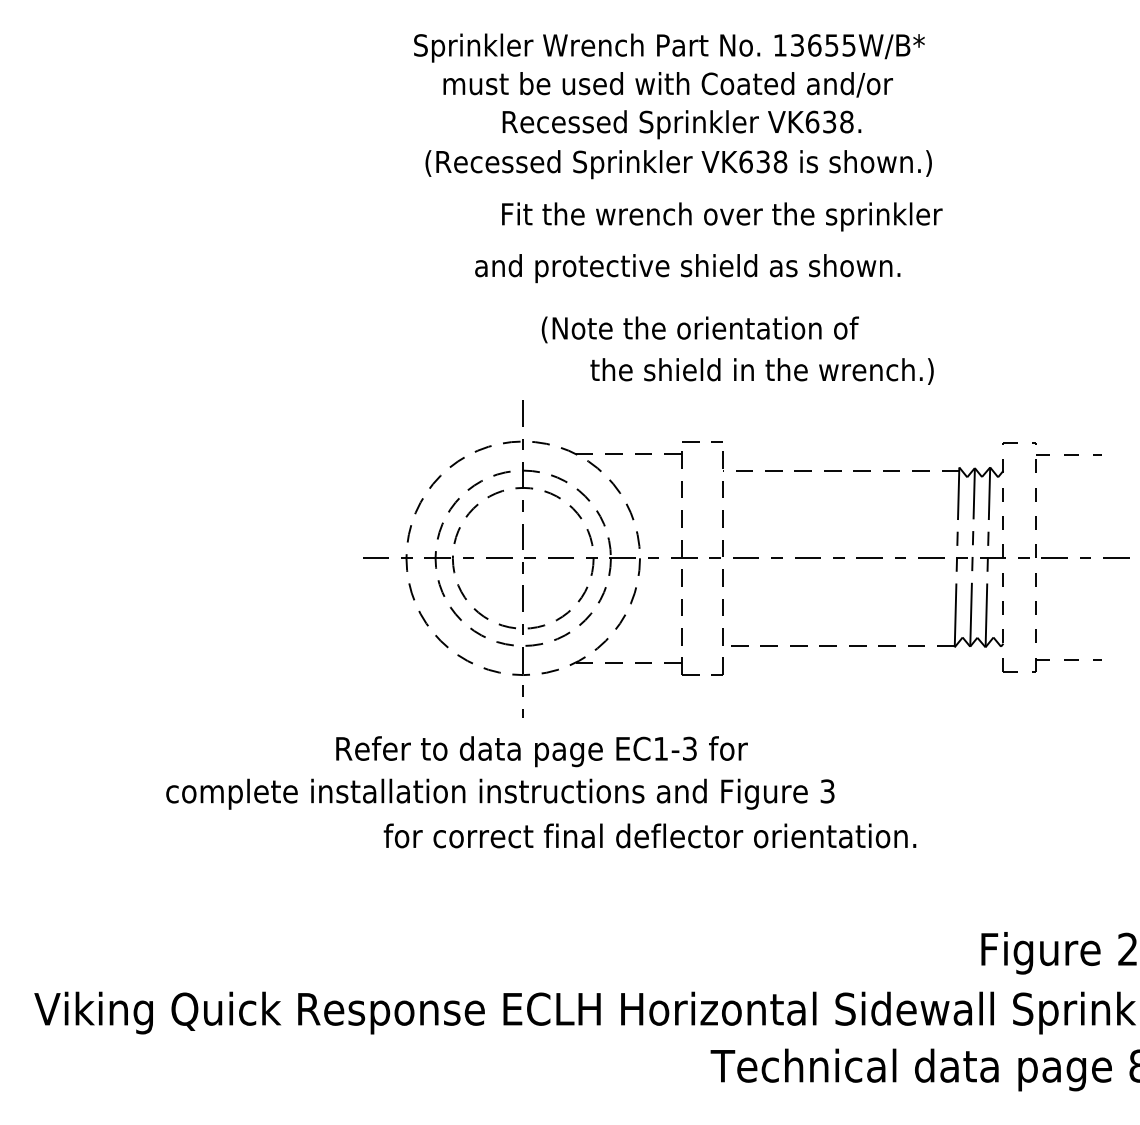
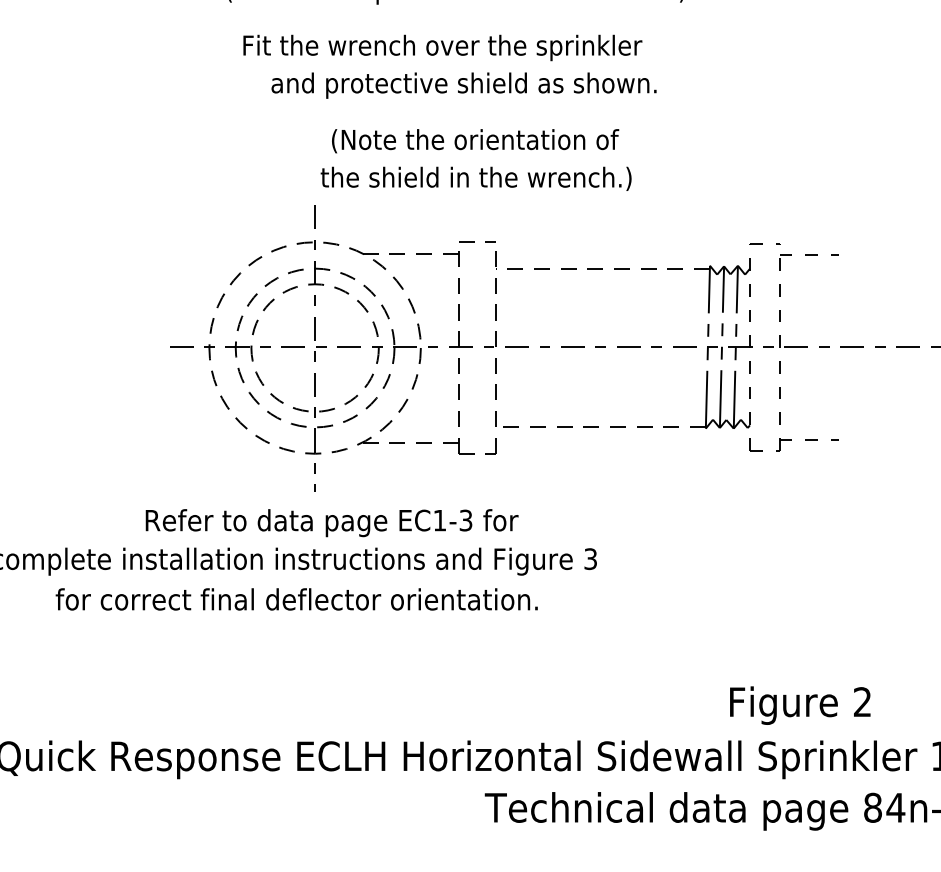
text: (722, 216) -> (443, 47), moved
text: (761, 371) -> (475, 178), moved
text: (649, 835) -> (296, 599), moved

